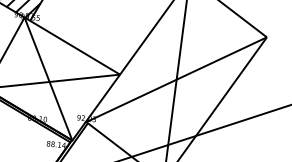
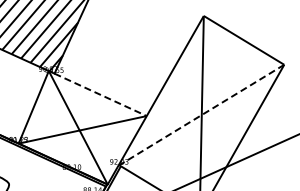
line: (74, 47) -> (100, 94), solid -> dashed
line: (176, 80) -> (201, 115), solid -> dashed

